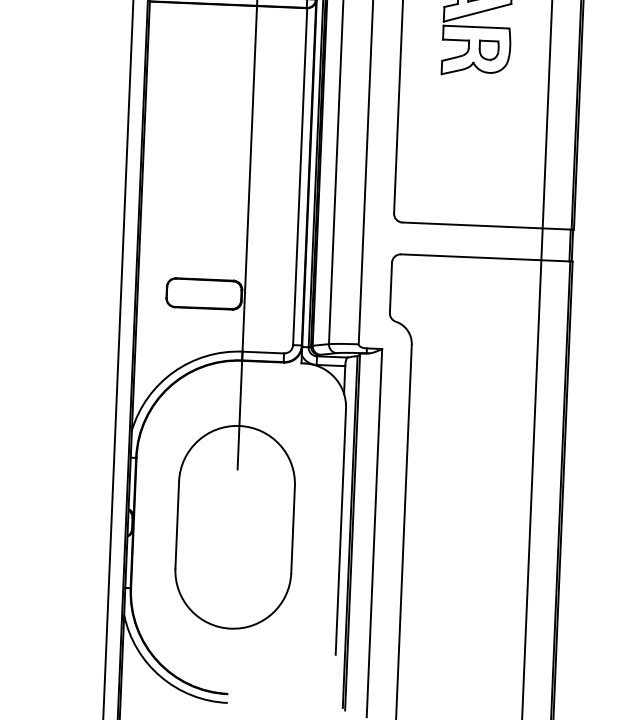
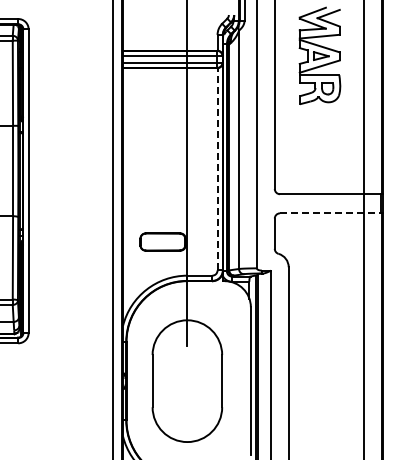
line: (300, 175) -> (217, 168), solid -> dashed
line: (486, 258) -> (331, 213), solid -> dashed

